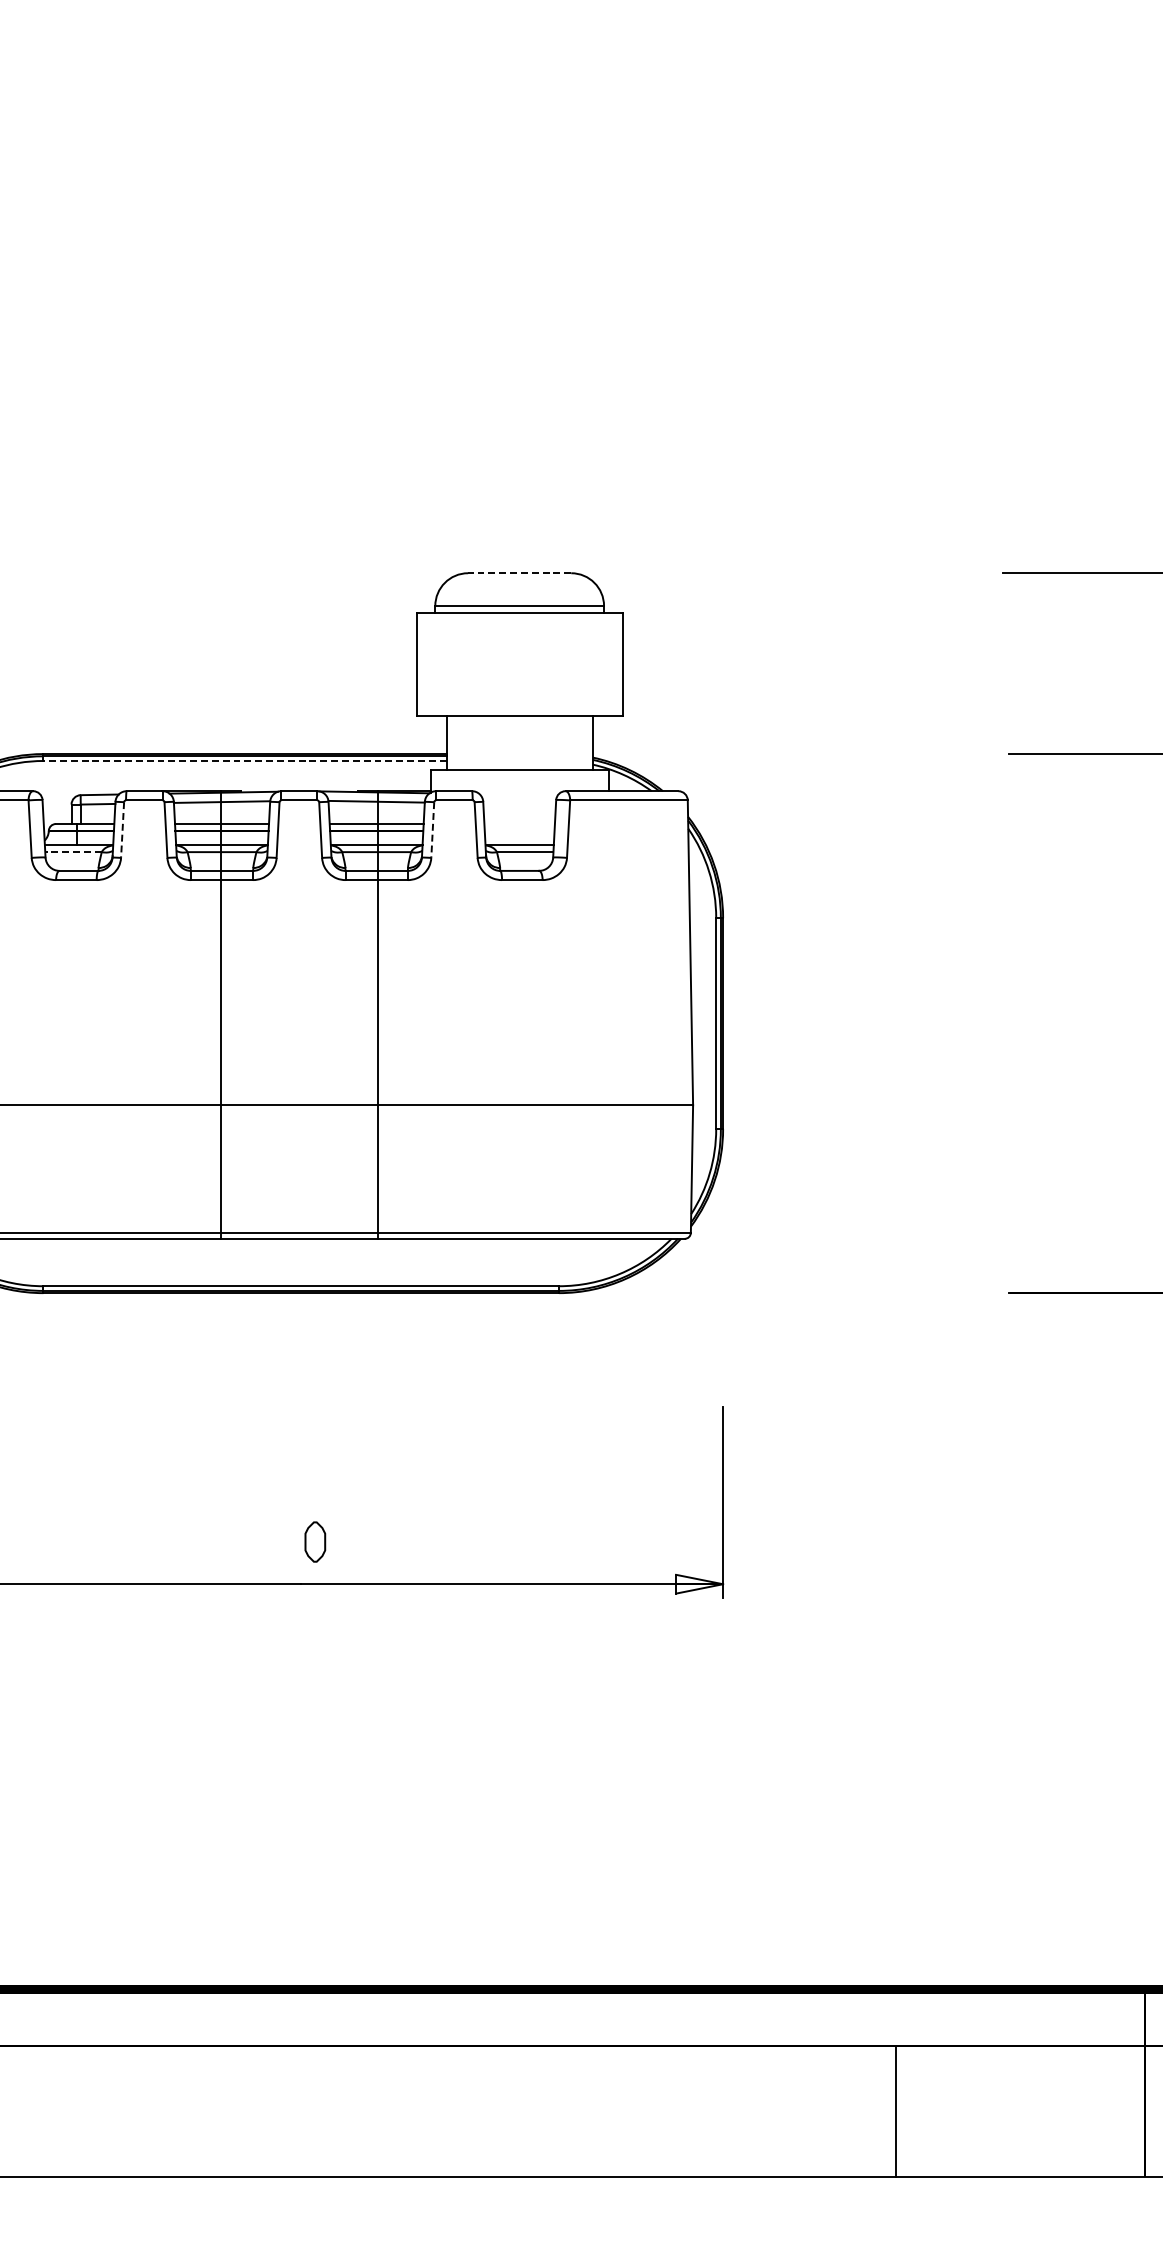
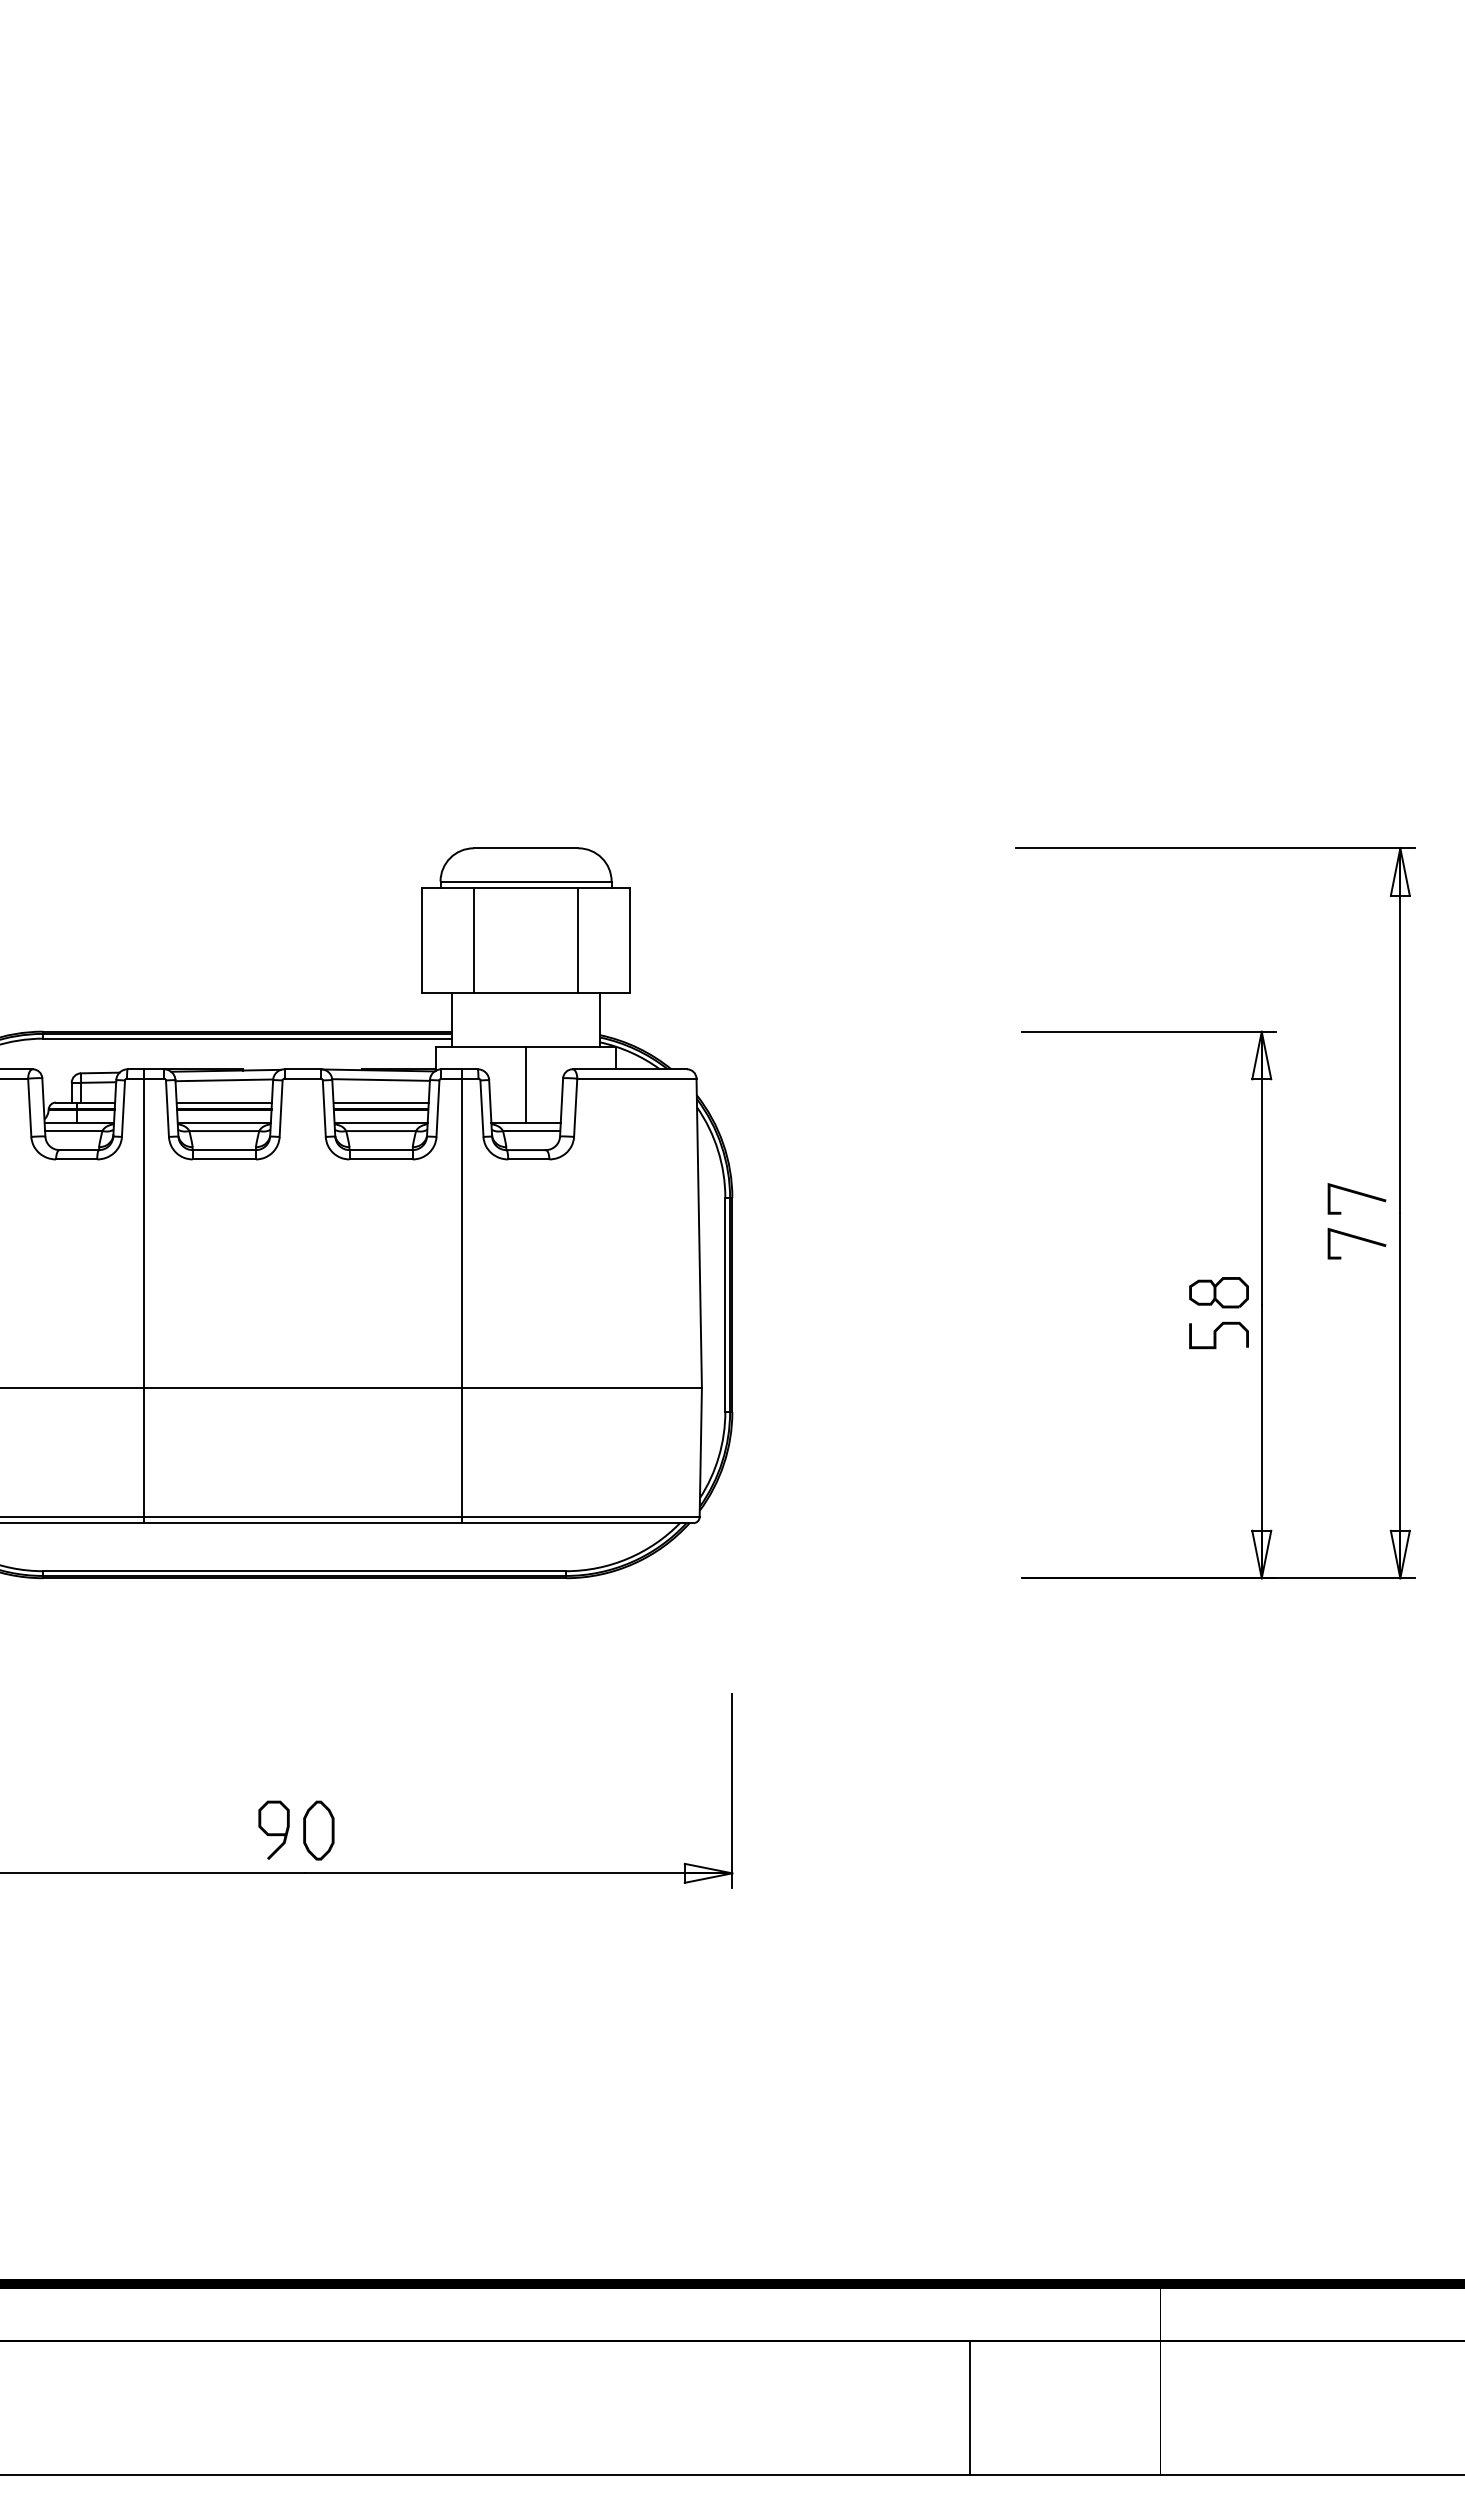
line: (519, 573) -> (525, 848), dashed -> solid
line: (467, 664) -> (473, 940), added
line: (571, 664) -> (578, 940), added
line: (244, 760) -> (247, 1038), dashed -> solid
line: (520, 807) -> (526, 1085), added
line: (122, 830) -> (123, 1109), dashed -> solid
line: (432, 830) -> (437, 1109), dashed -> solid
line: (73, 852) -> (73, 1131), dashed -> solid
line: (221, 1015) -> (143, 1296), moved
line: (377, 1015) -> (461, 1296), moved
part: (314, 1541) -> (318, 1830), size x1.43
curve: (270, 1544) -> (273, 1833), added
line: (895, 2111) -> (970, 2407), moved

